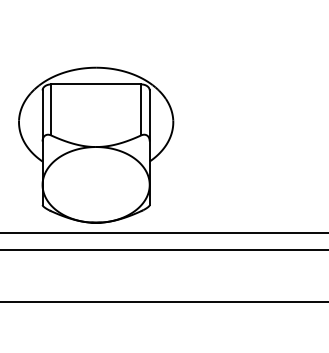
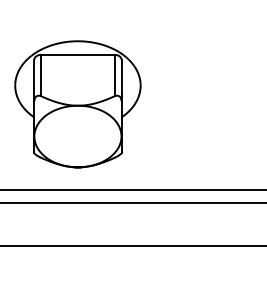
part: (96, 144) -> (78, 103), moved

